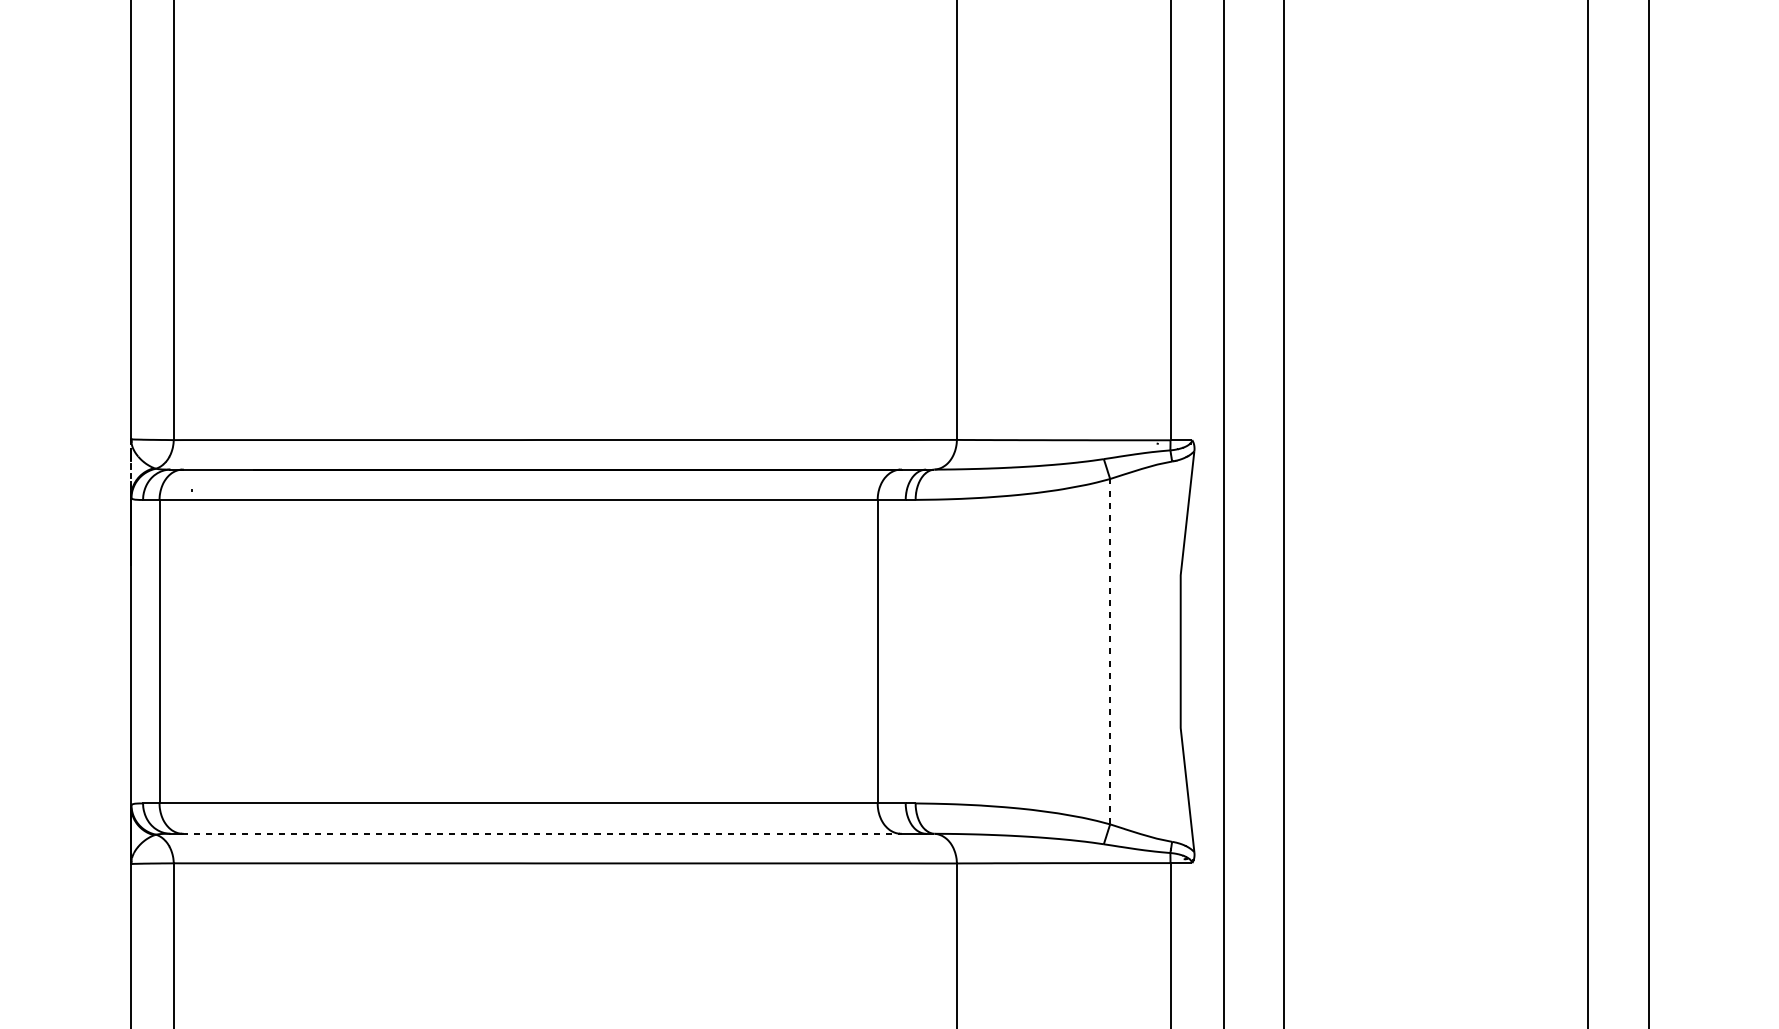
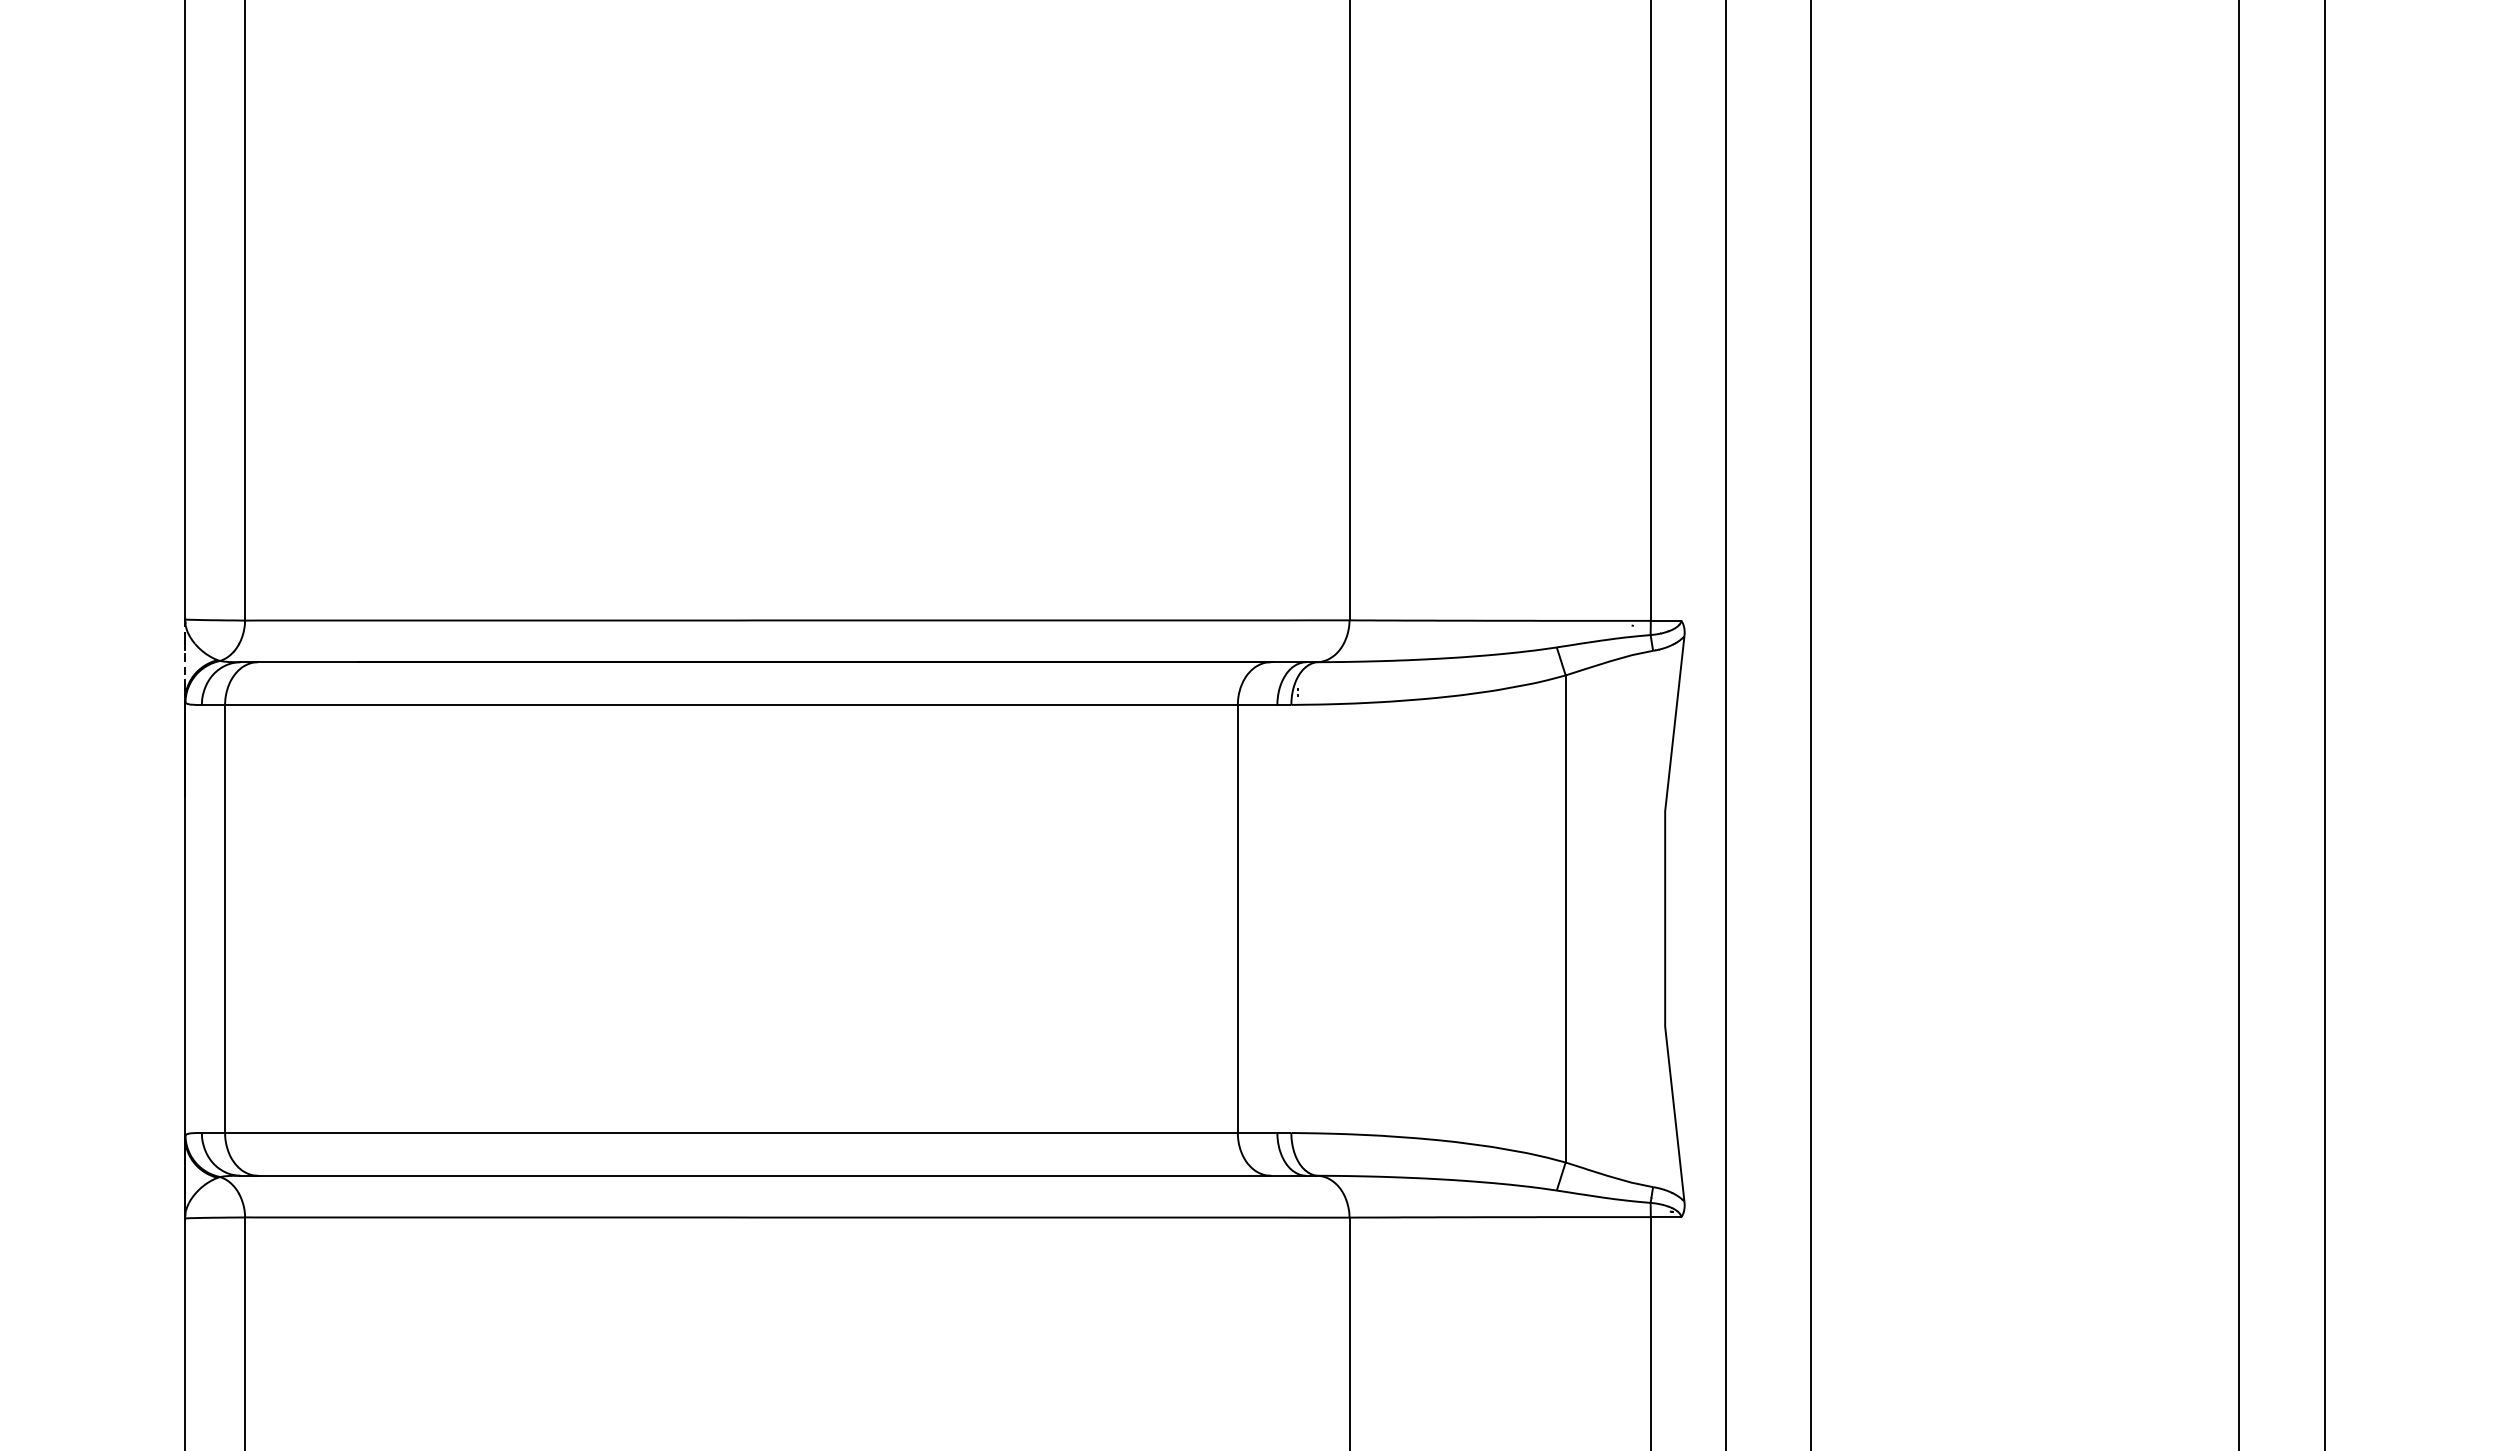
line: (1110, 651) -> (1565, 918), dashed -> solid
line: (541, 833) -> (763, 1175), dashed -> solid

